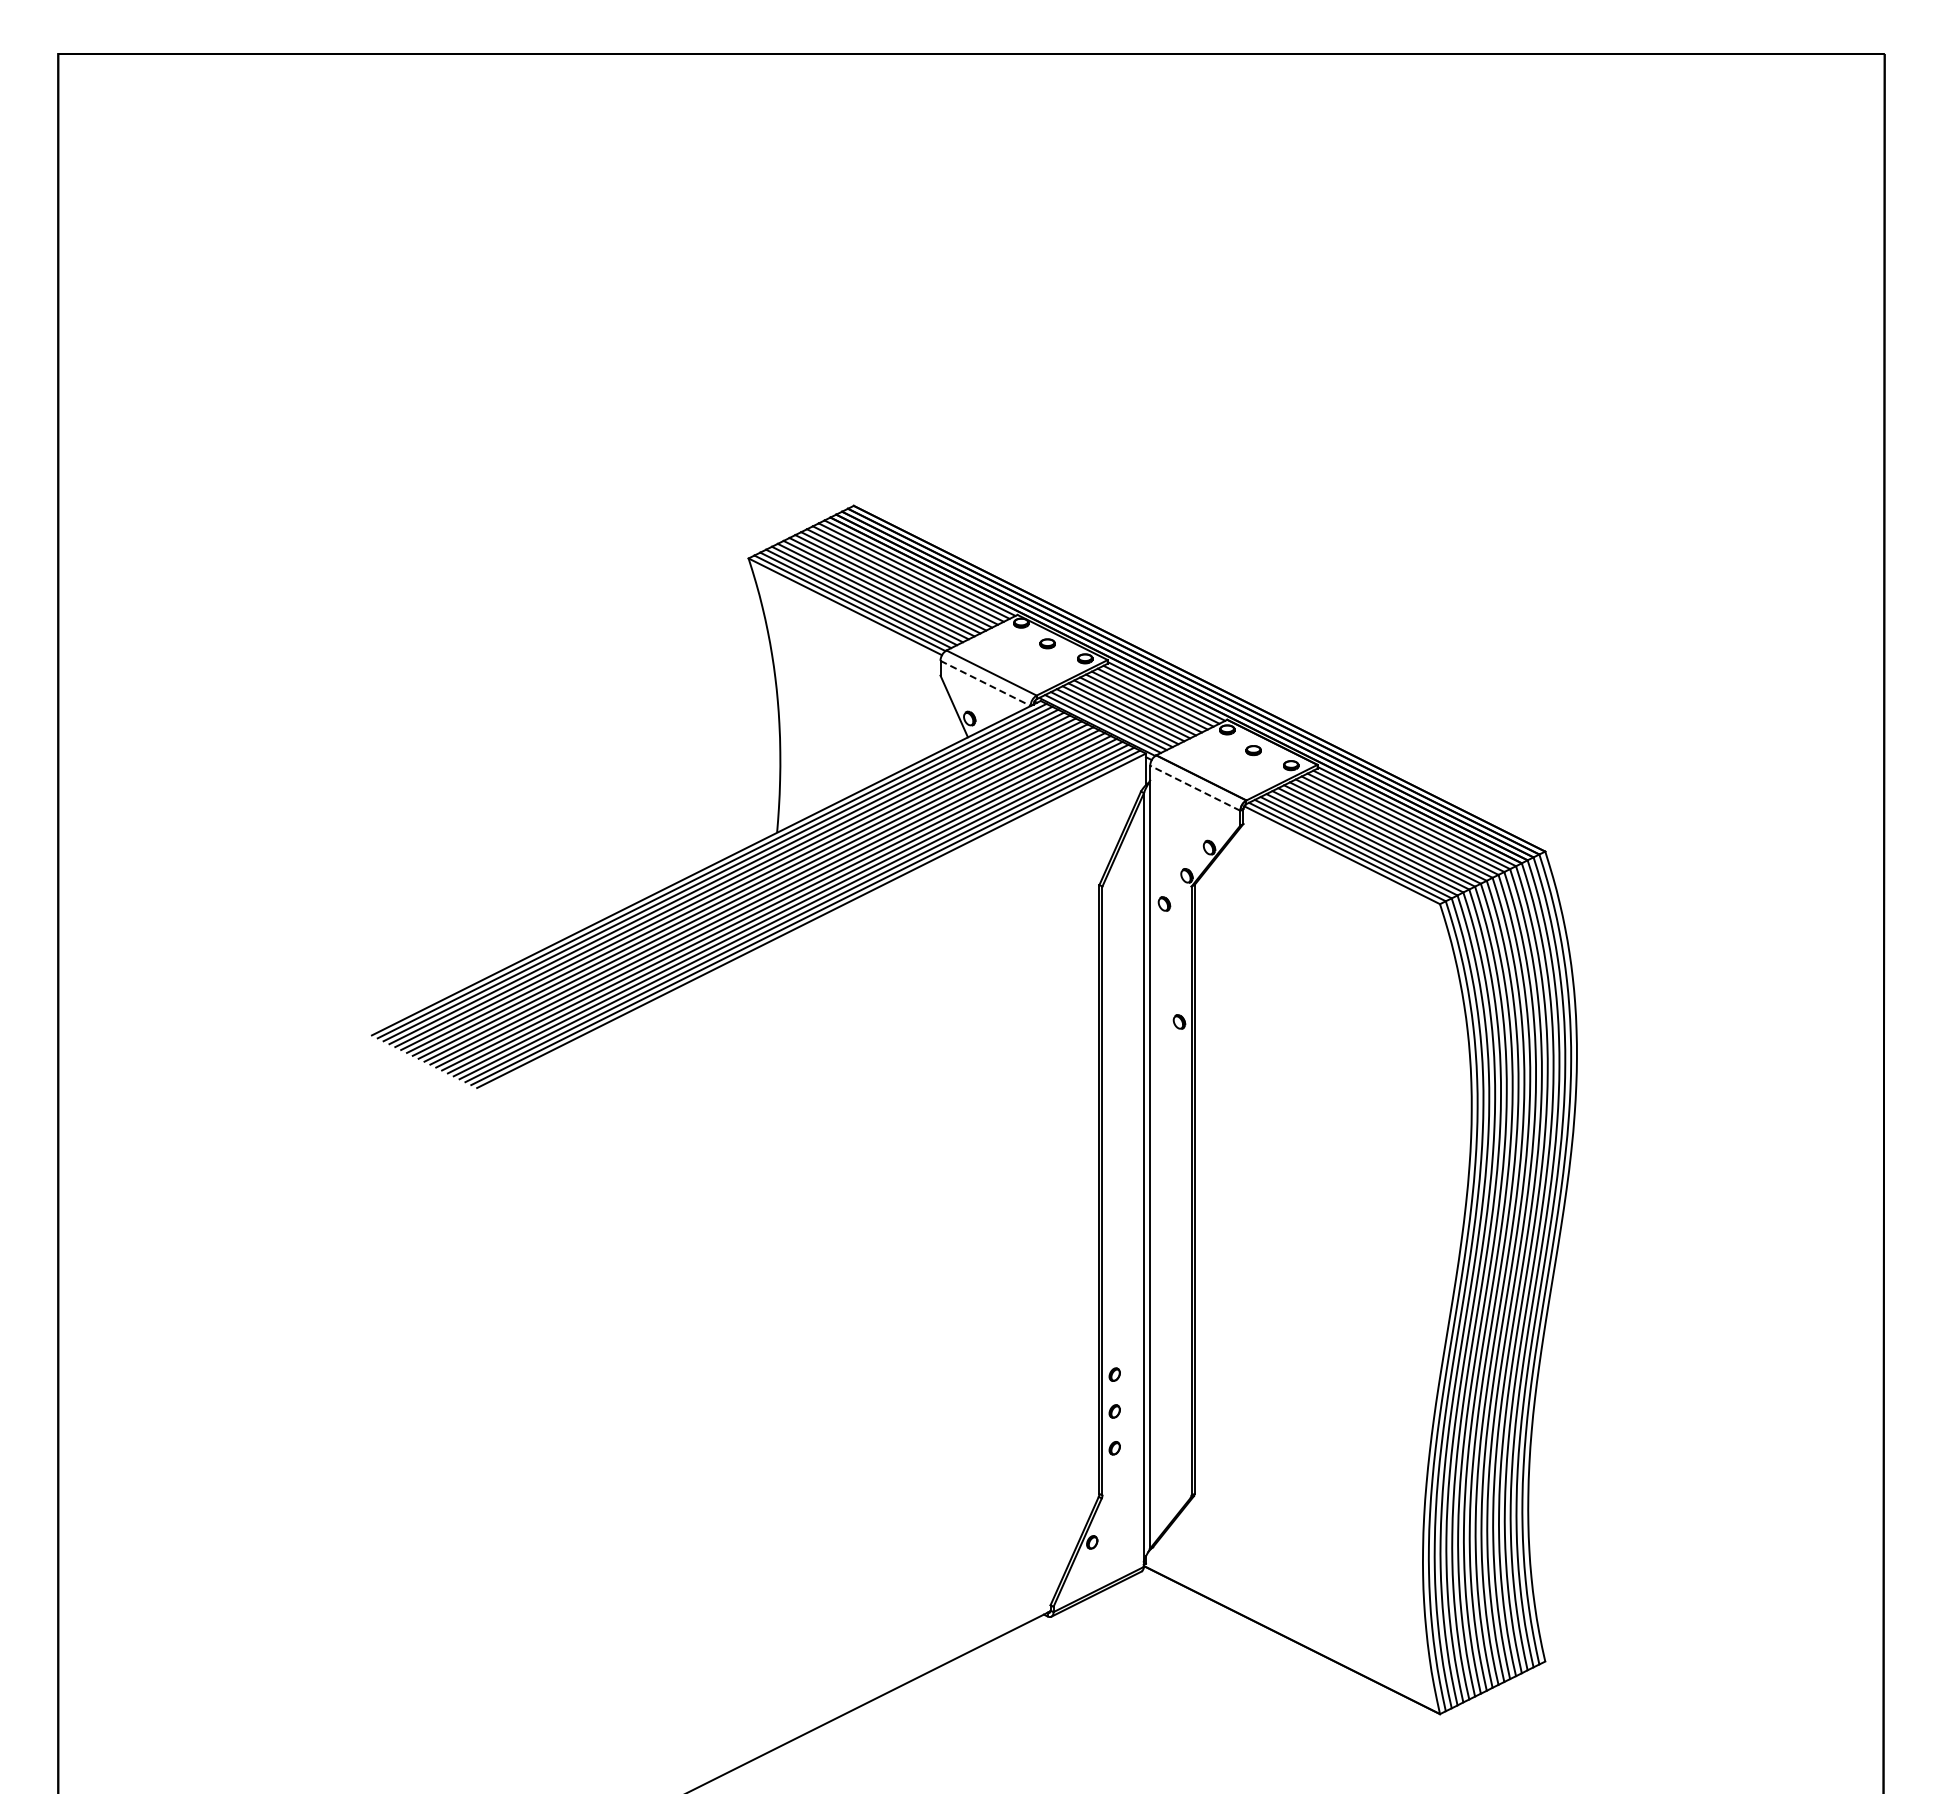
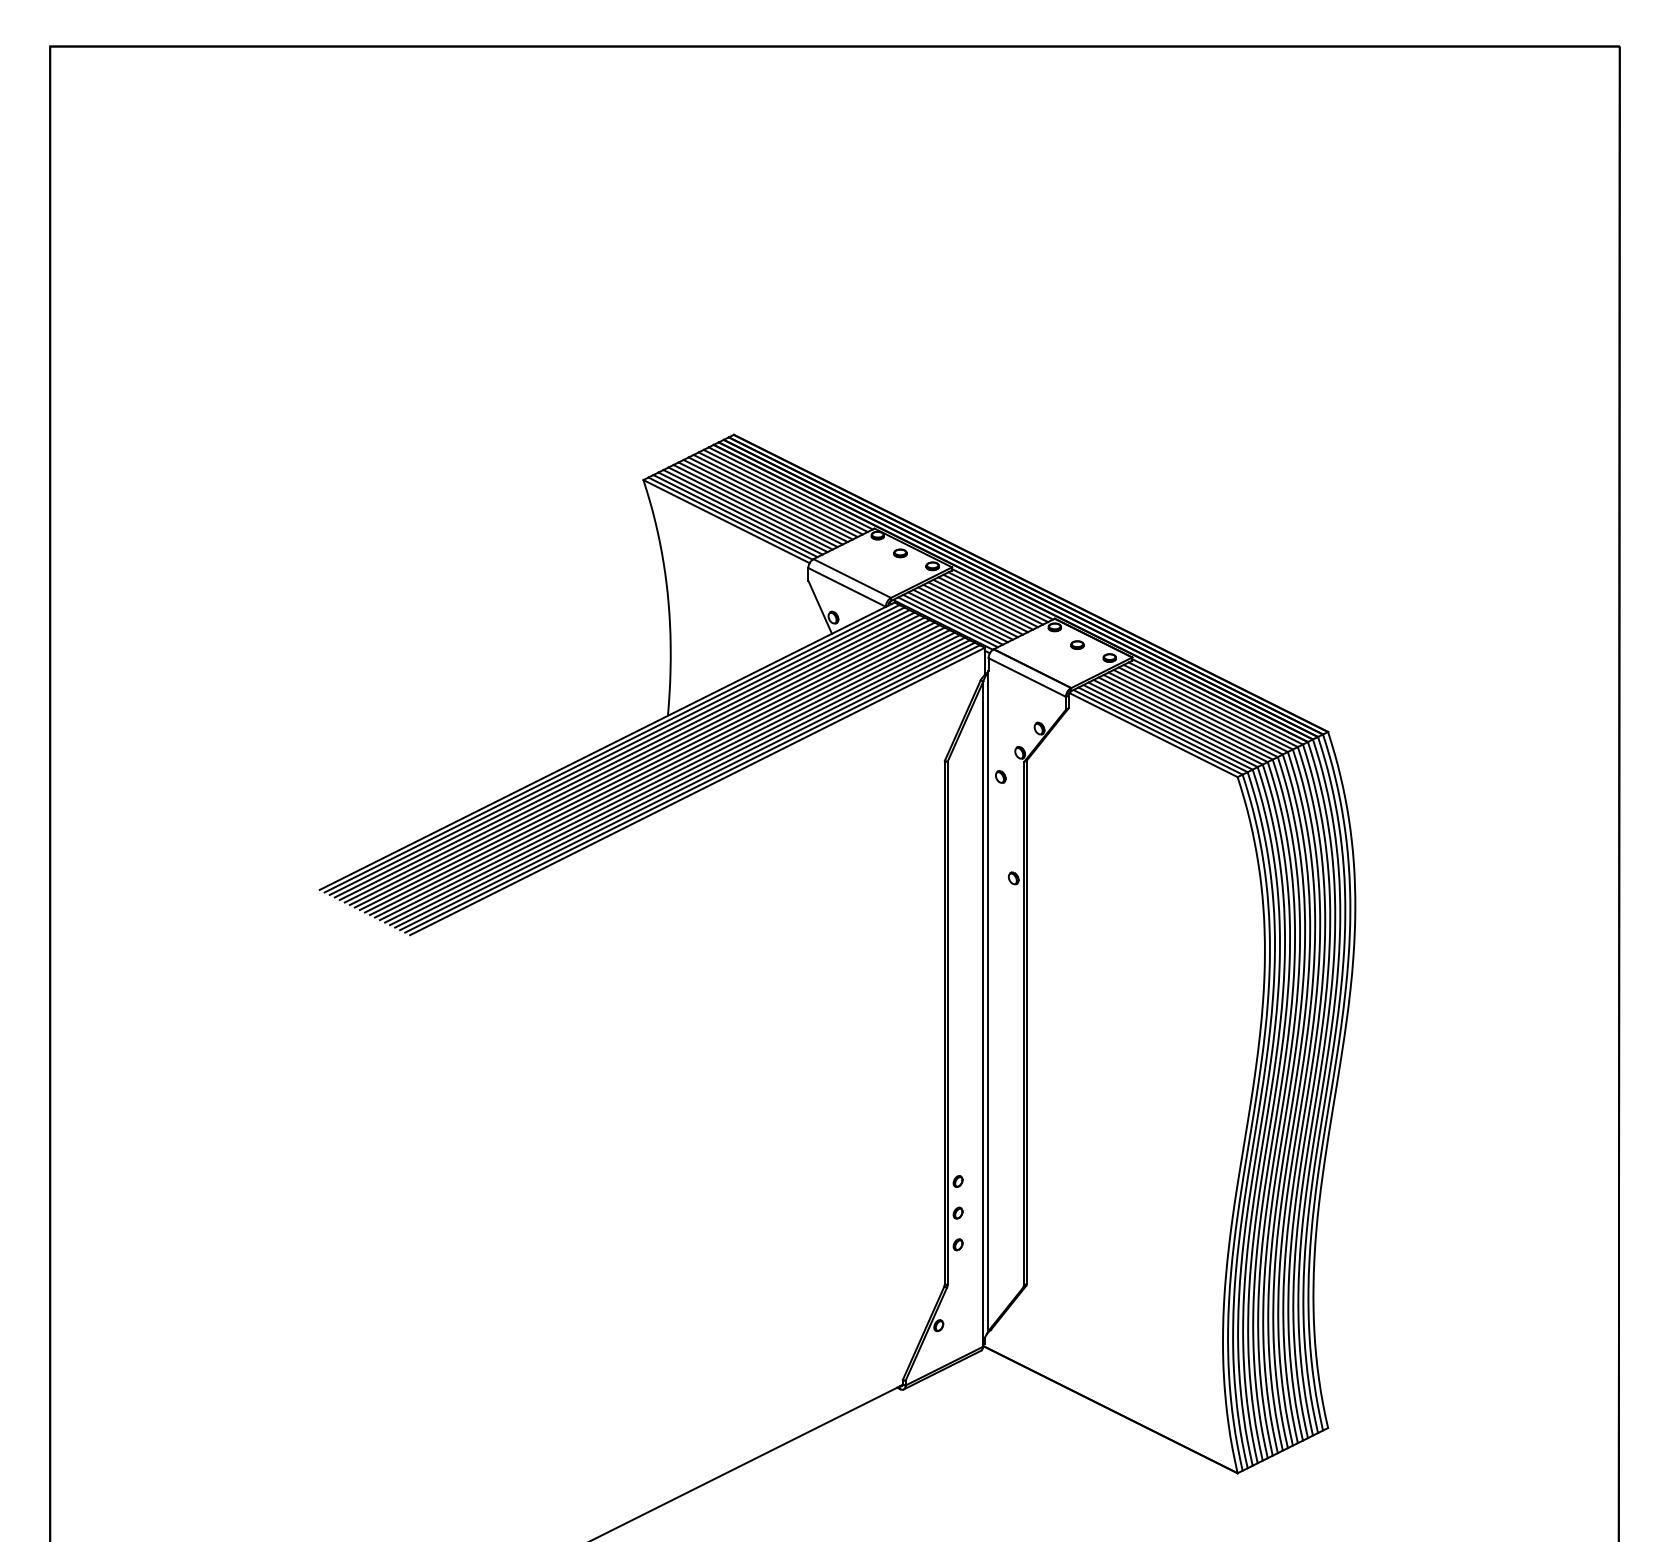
line: (986, 683) -> (847, 587), dashed -> solid
line: (1194, 788) -> (1026, 677), dashed -> solid

